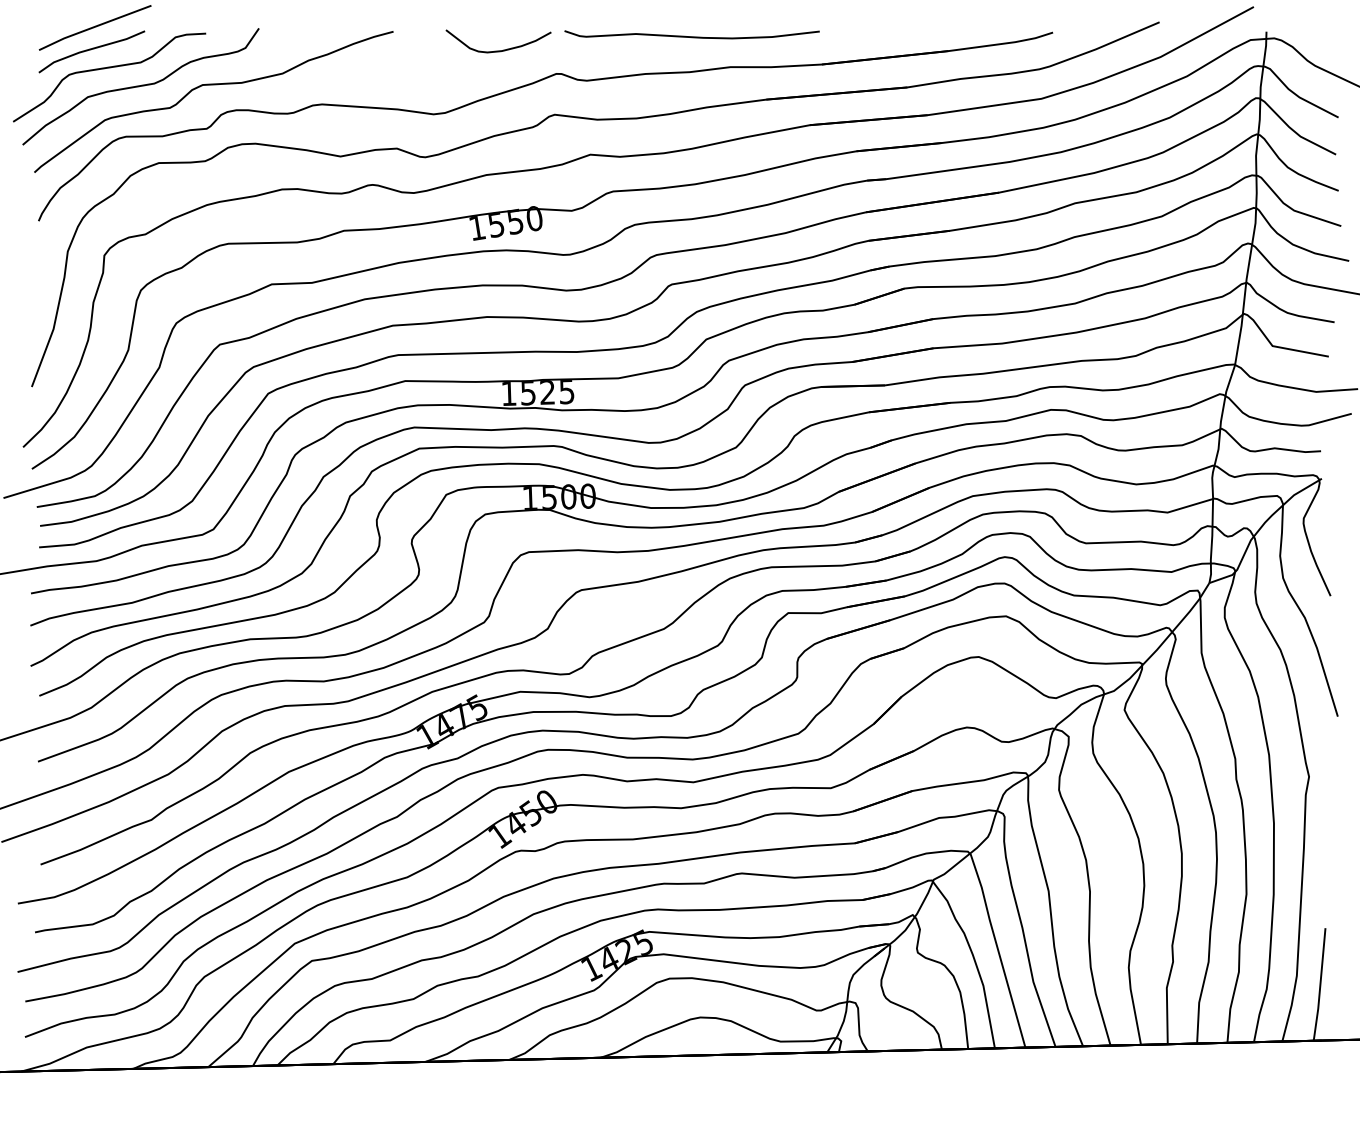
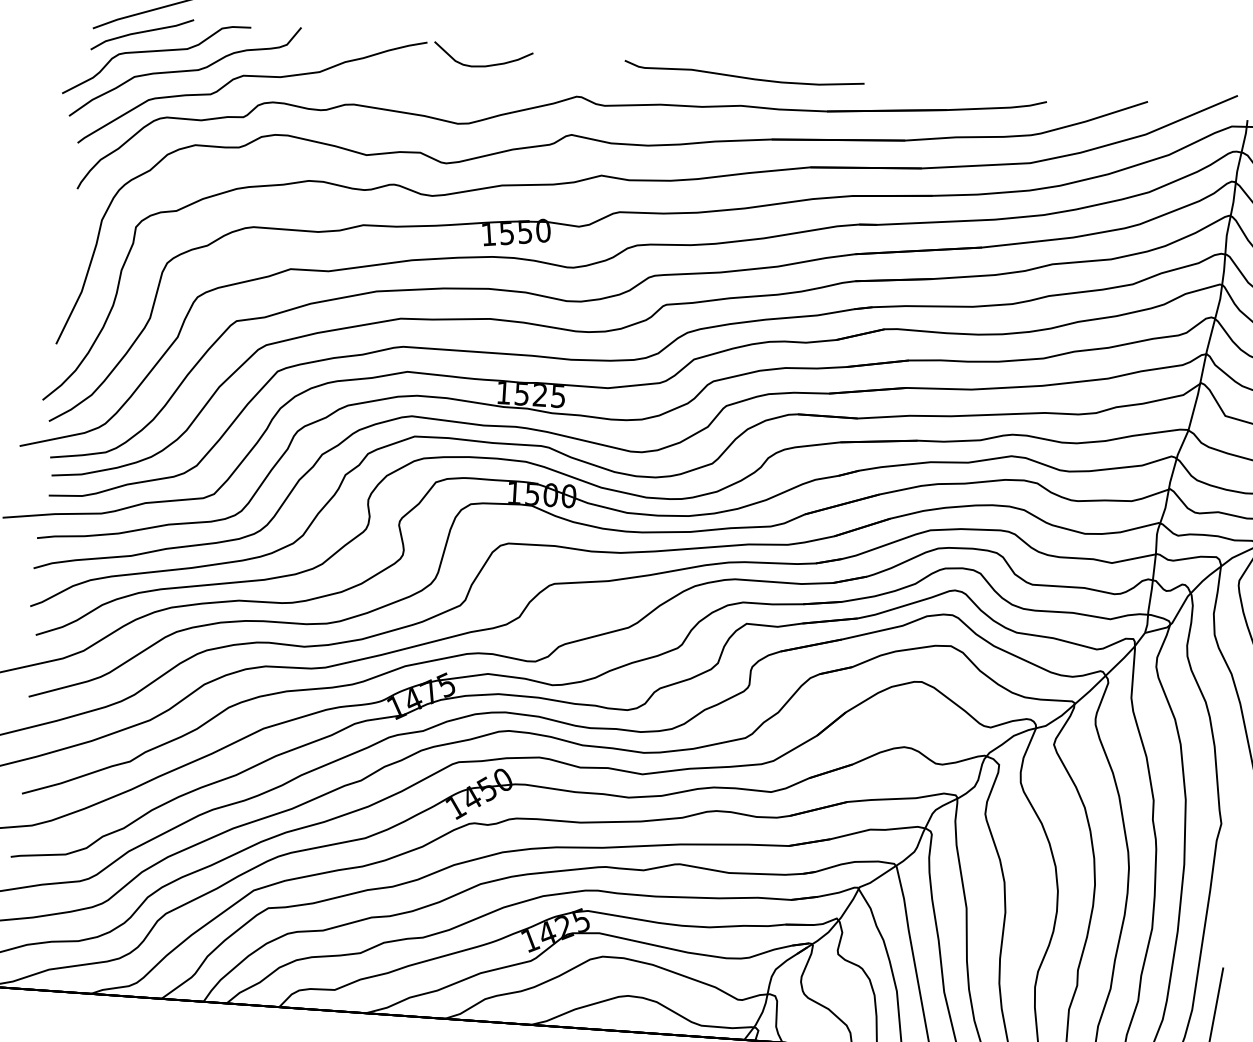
curve: (691, 36) -> (743, 77), moved
curve: (498, 50) -> (482, 65), moved

